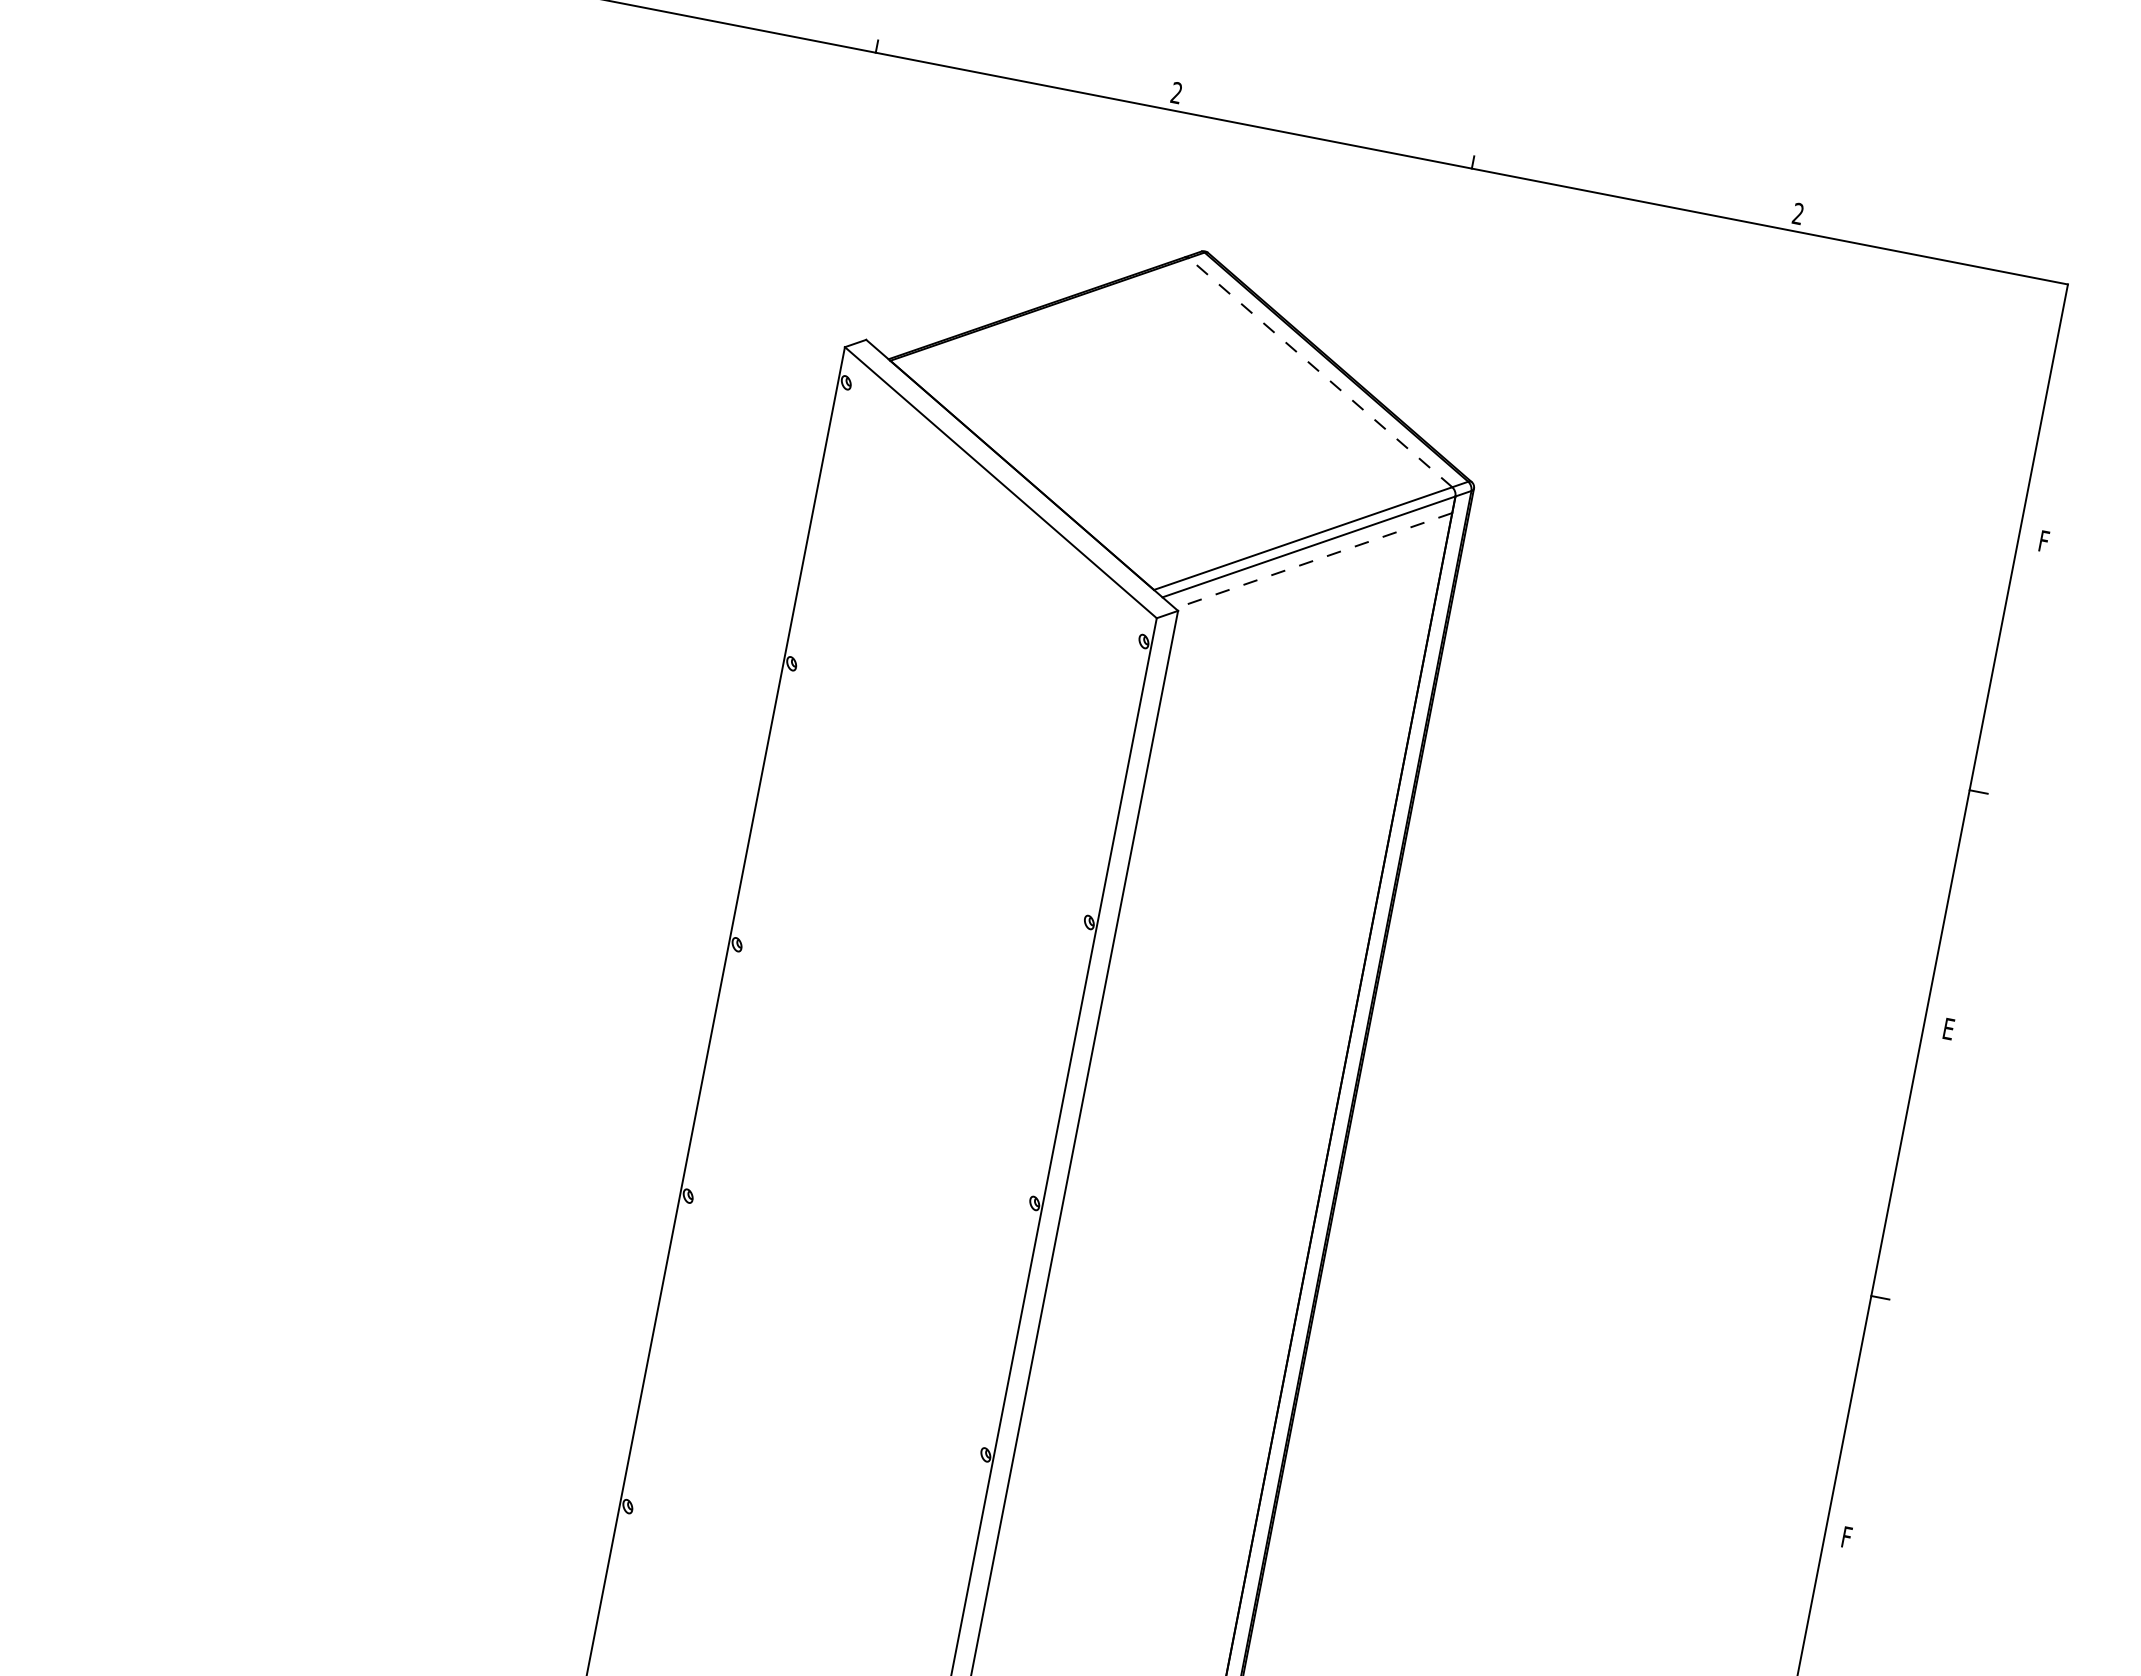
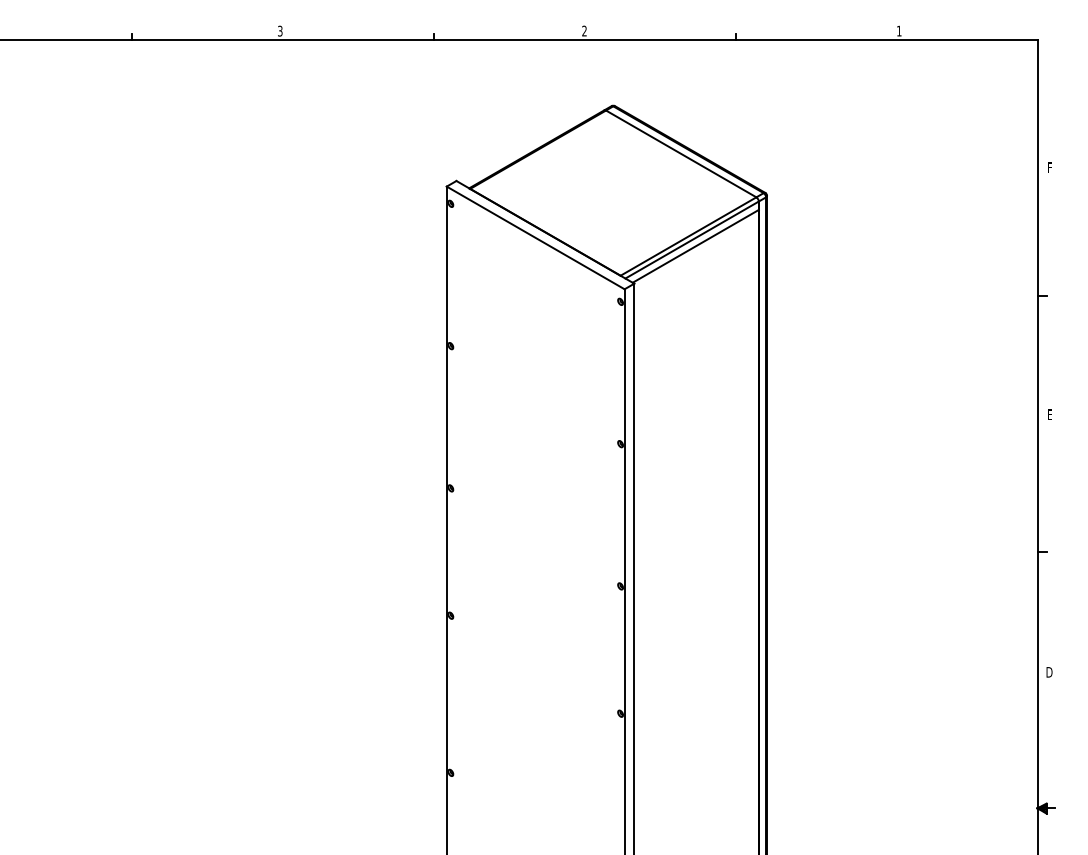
text: (1798, 212) -> (899, 30), 2 -> 1
line: (1321, 371) -> (681, 153), dashed -> solid
line: (1313, 560) -> (695, 246), dashed -> solid
text: (1848, 1538) -> (1049, 672), F -> D

